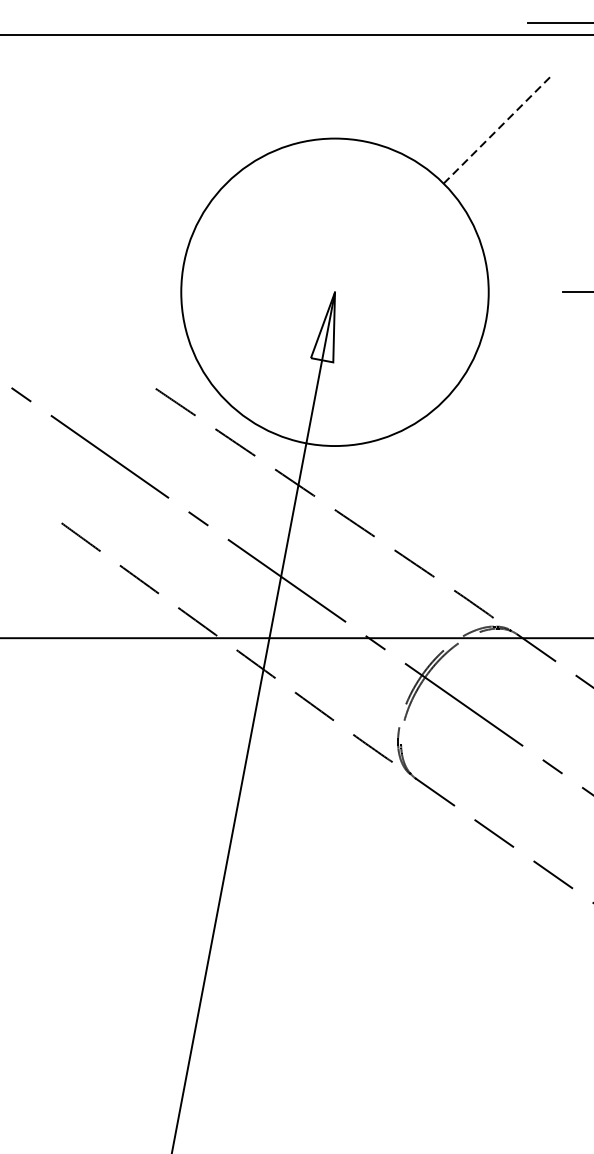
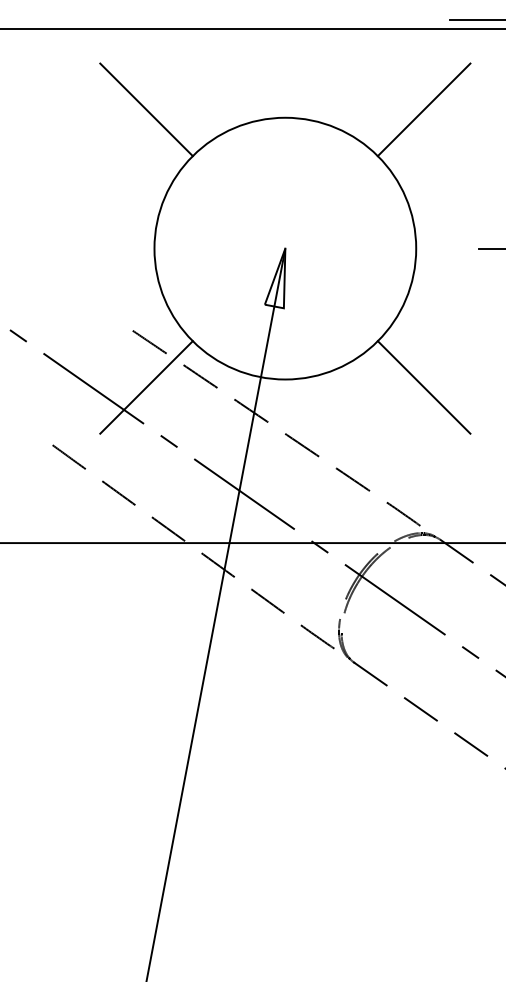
line: (171, 128) -> (146, 109), added
line: (498, 128) -> (424, 109), dashed -> solid
line: (171, 455) -> (146, 387), added
line: (497, 455) -> (423, 387), added

